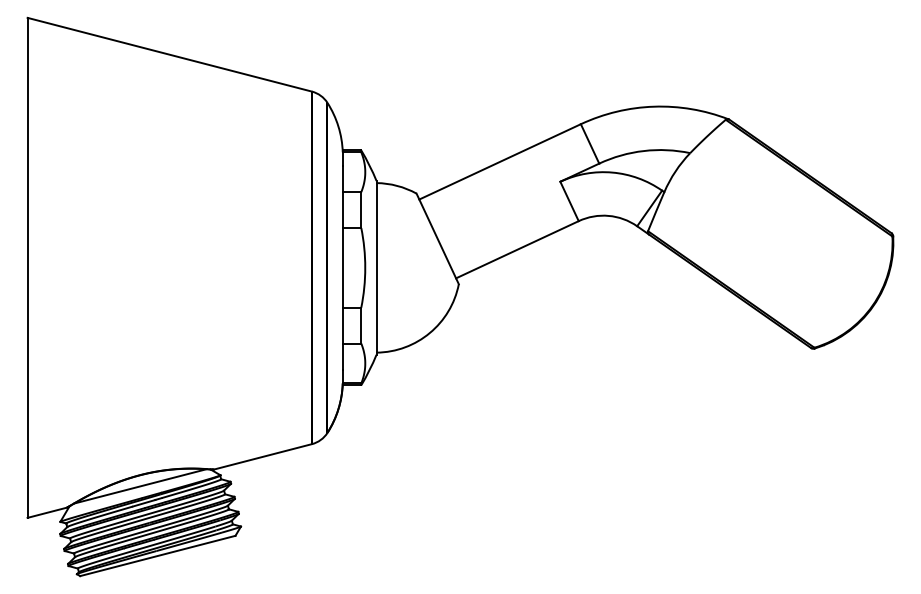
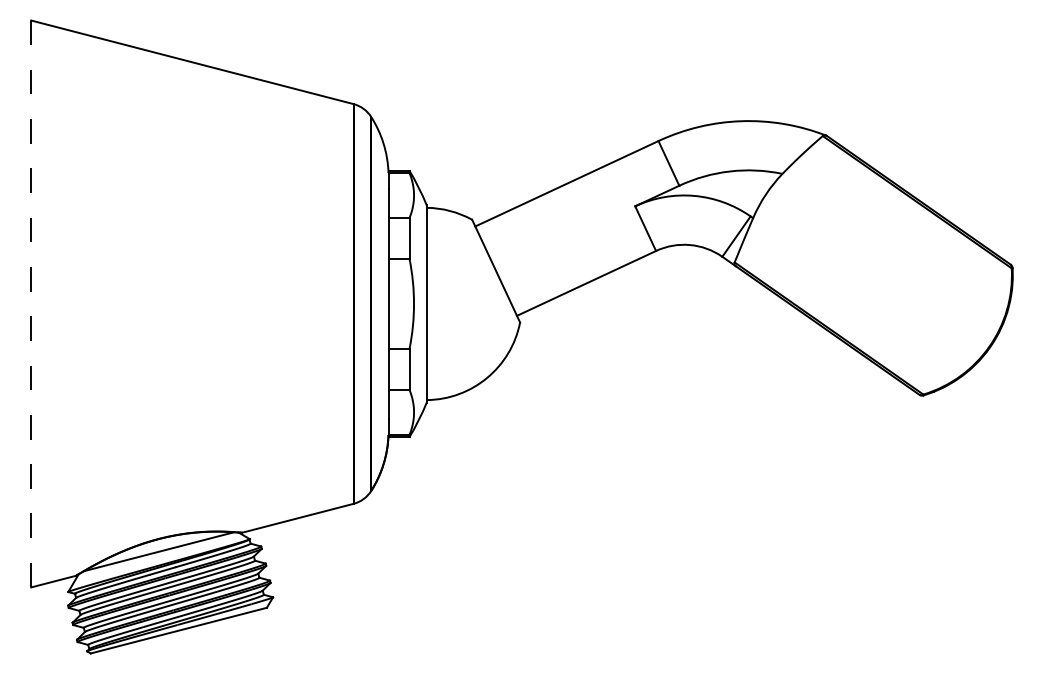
line: (27, 267) -> (31, 303), solid -> dashed

